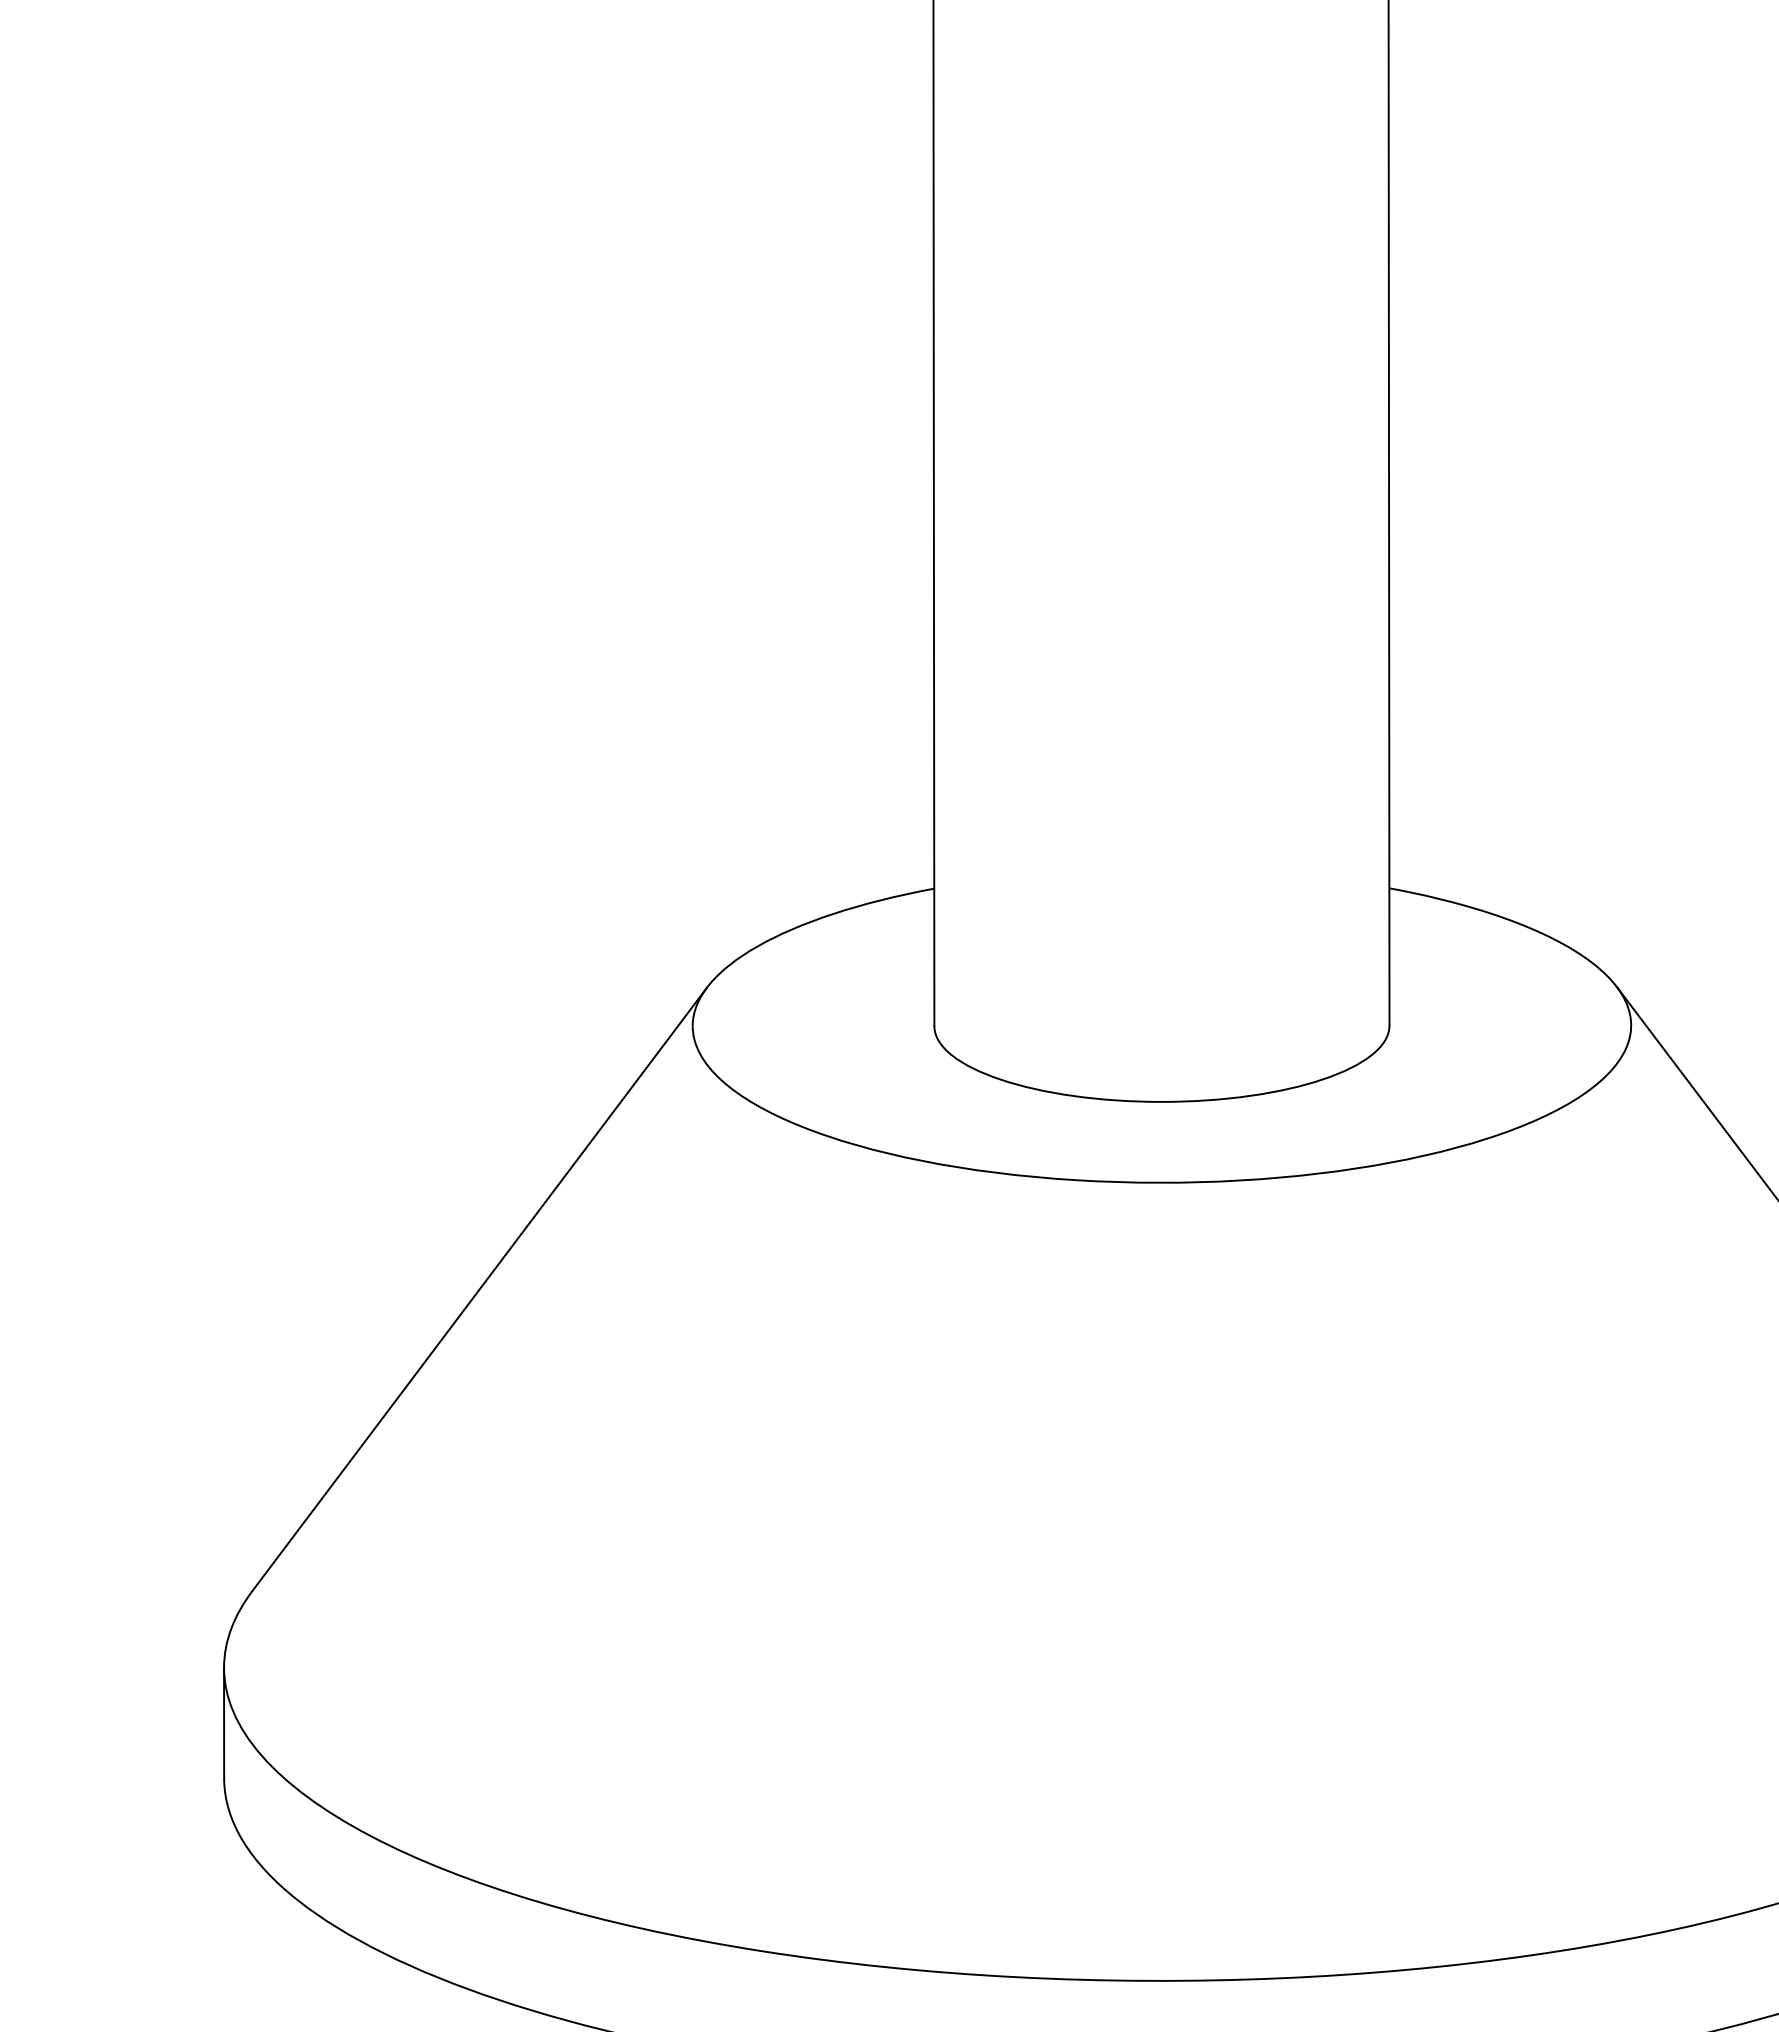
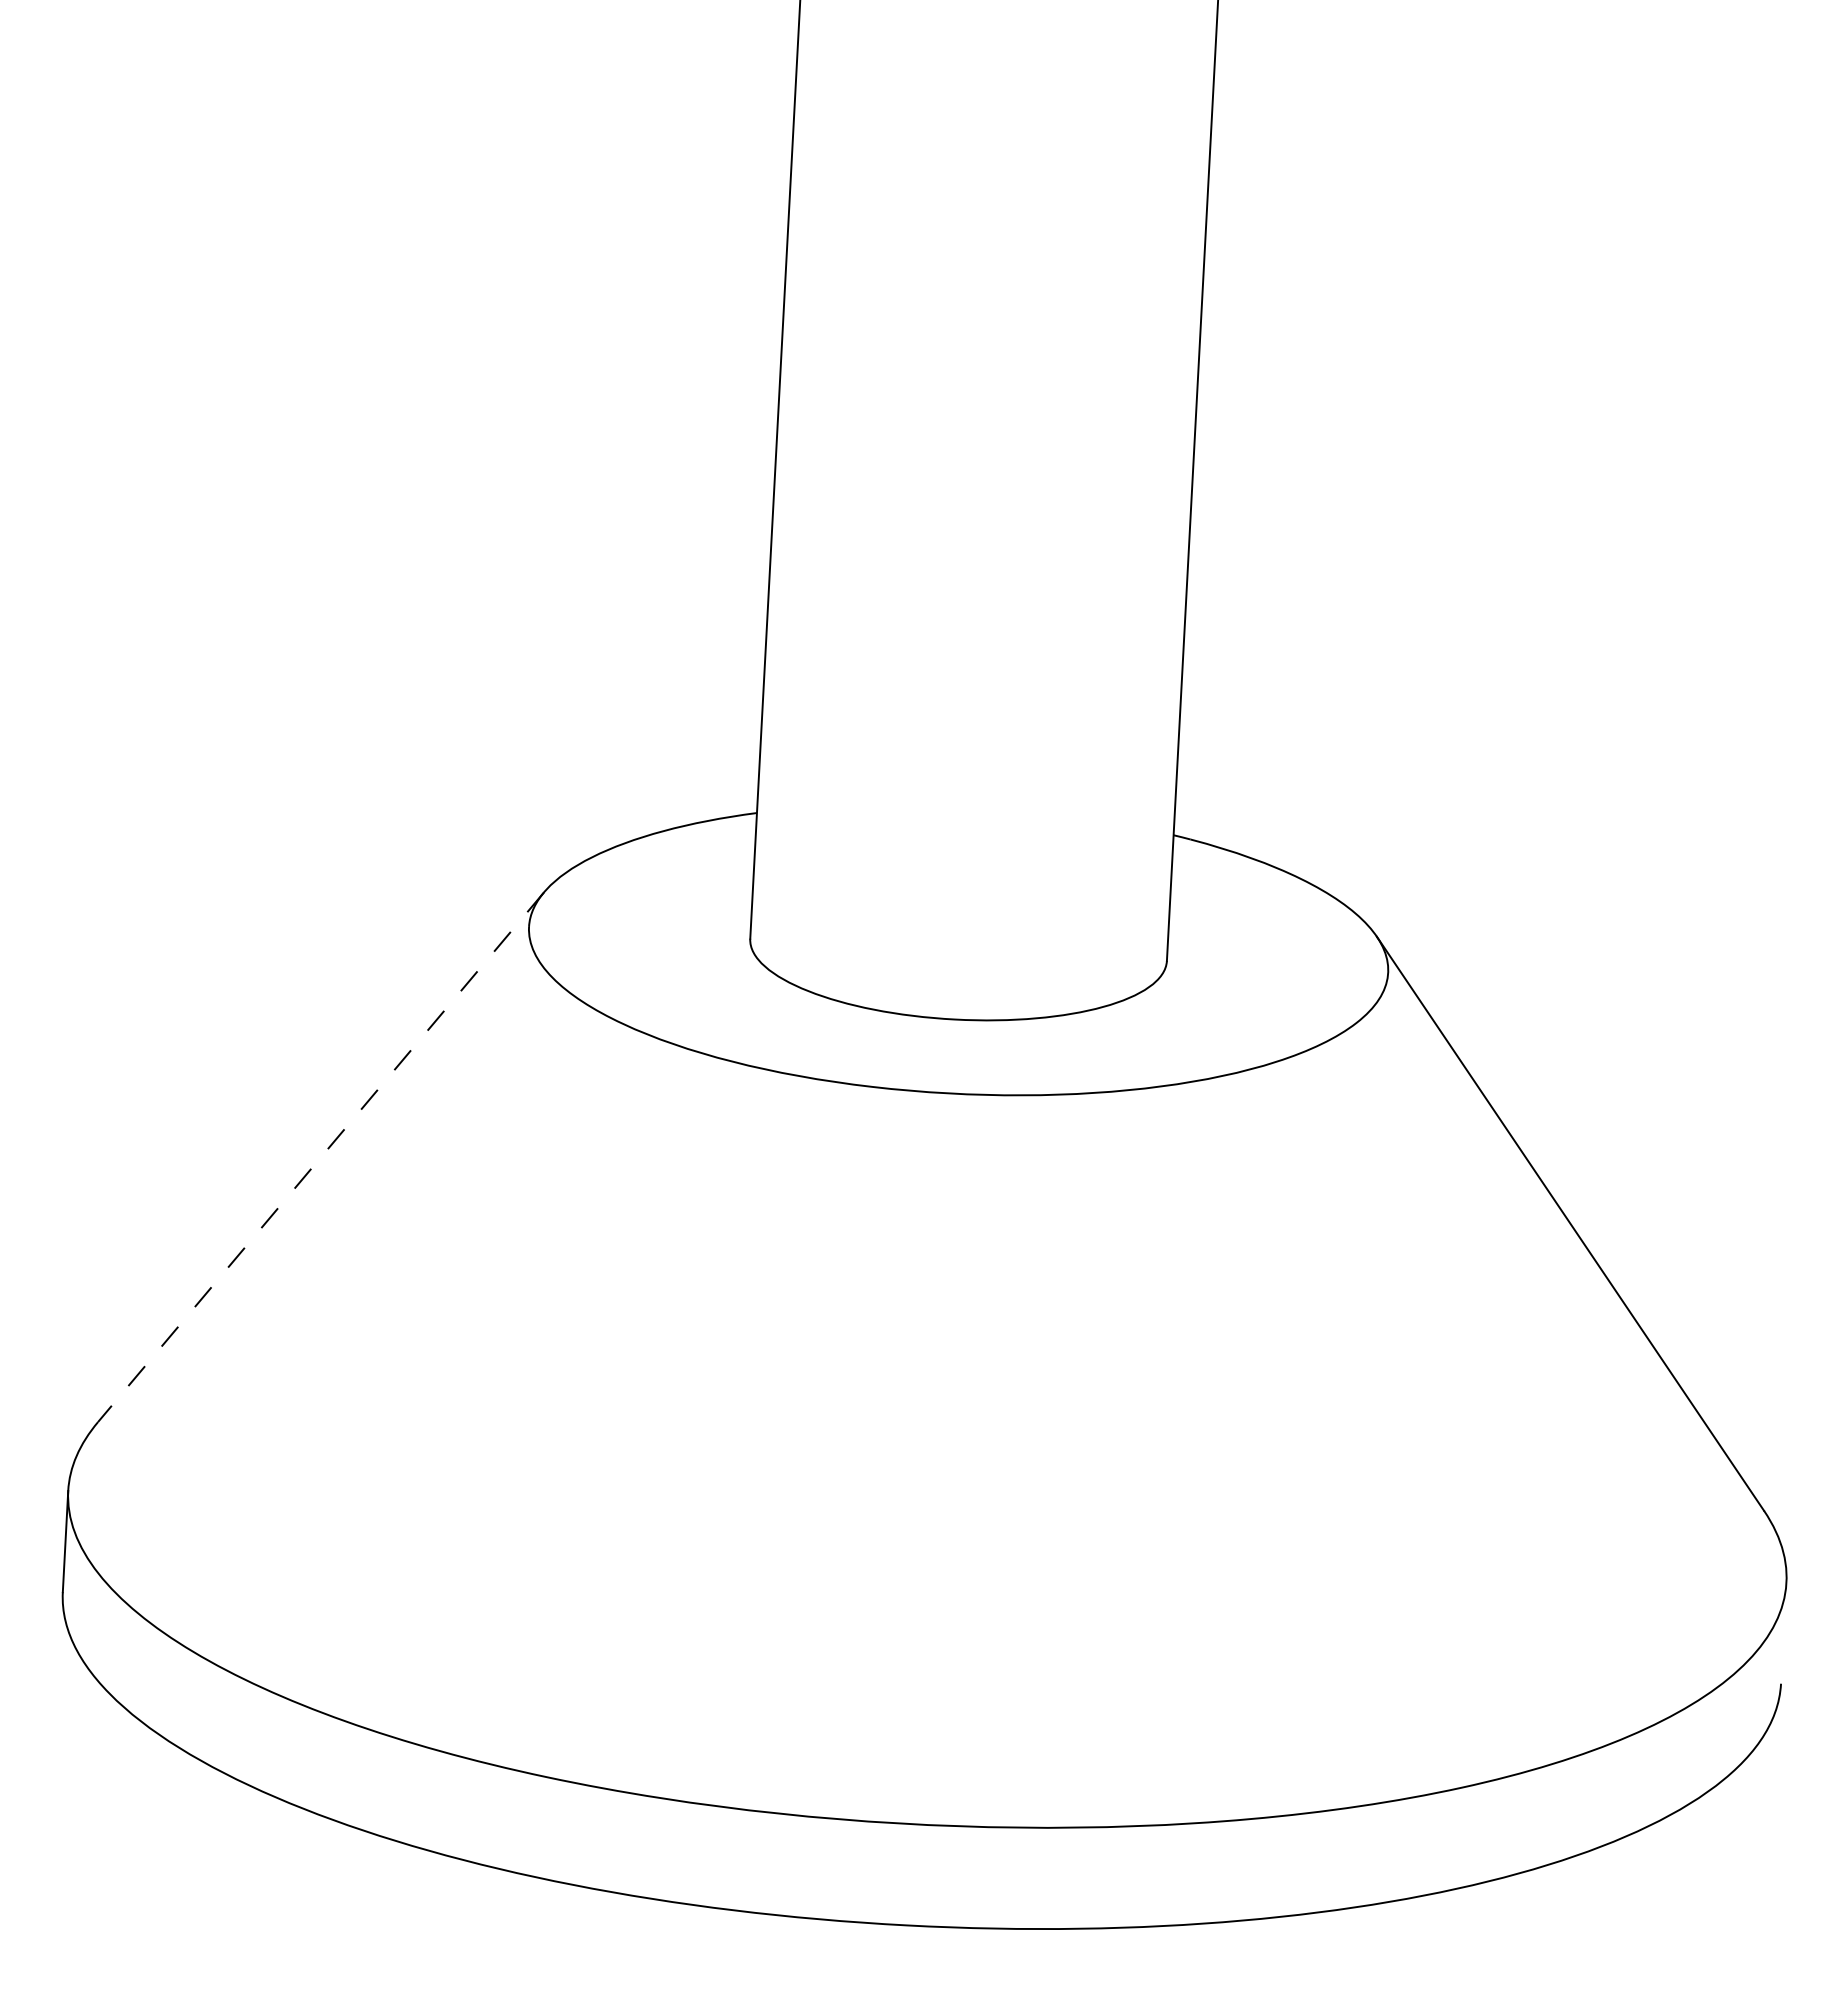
line: (479, 1289) -> (320, 1157), solid -> dashed

